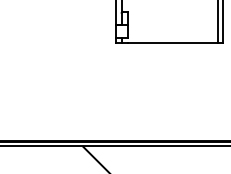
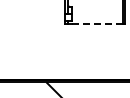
line: (173, 43) -> (97, 24), solid -> dashed

